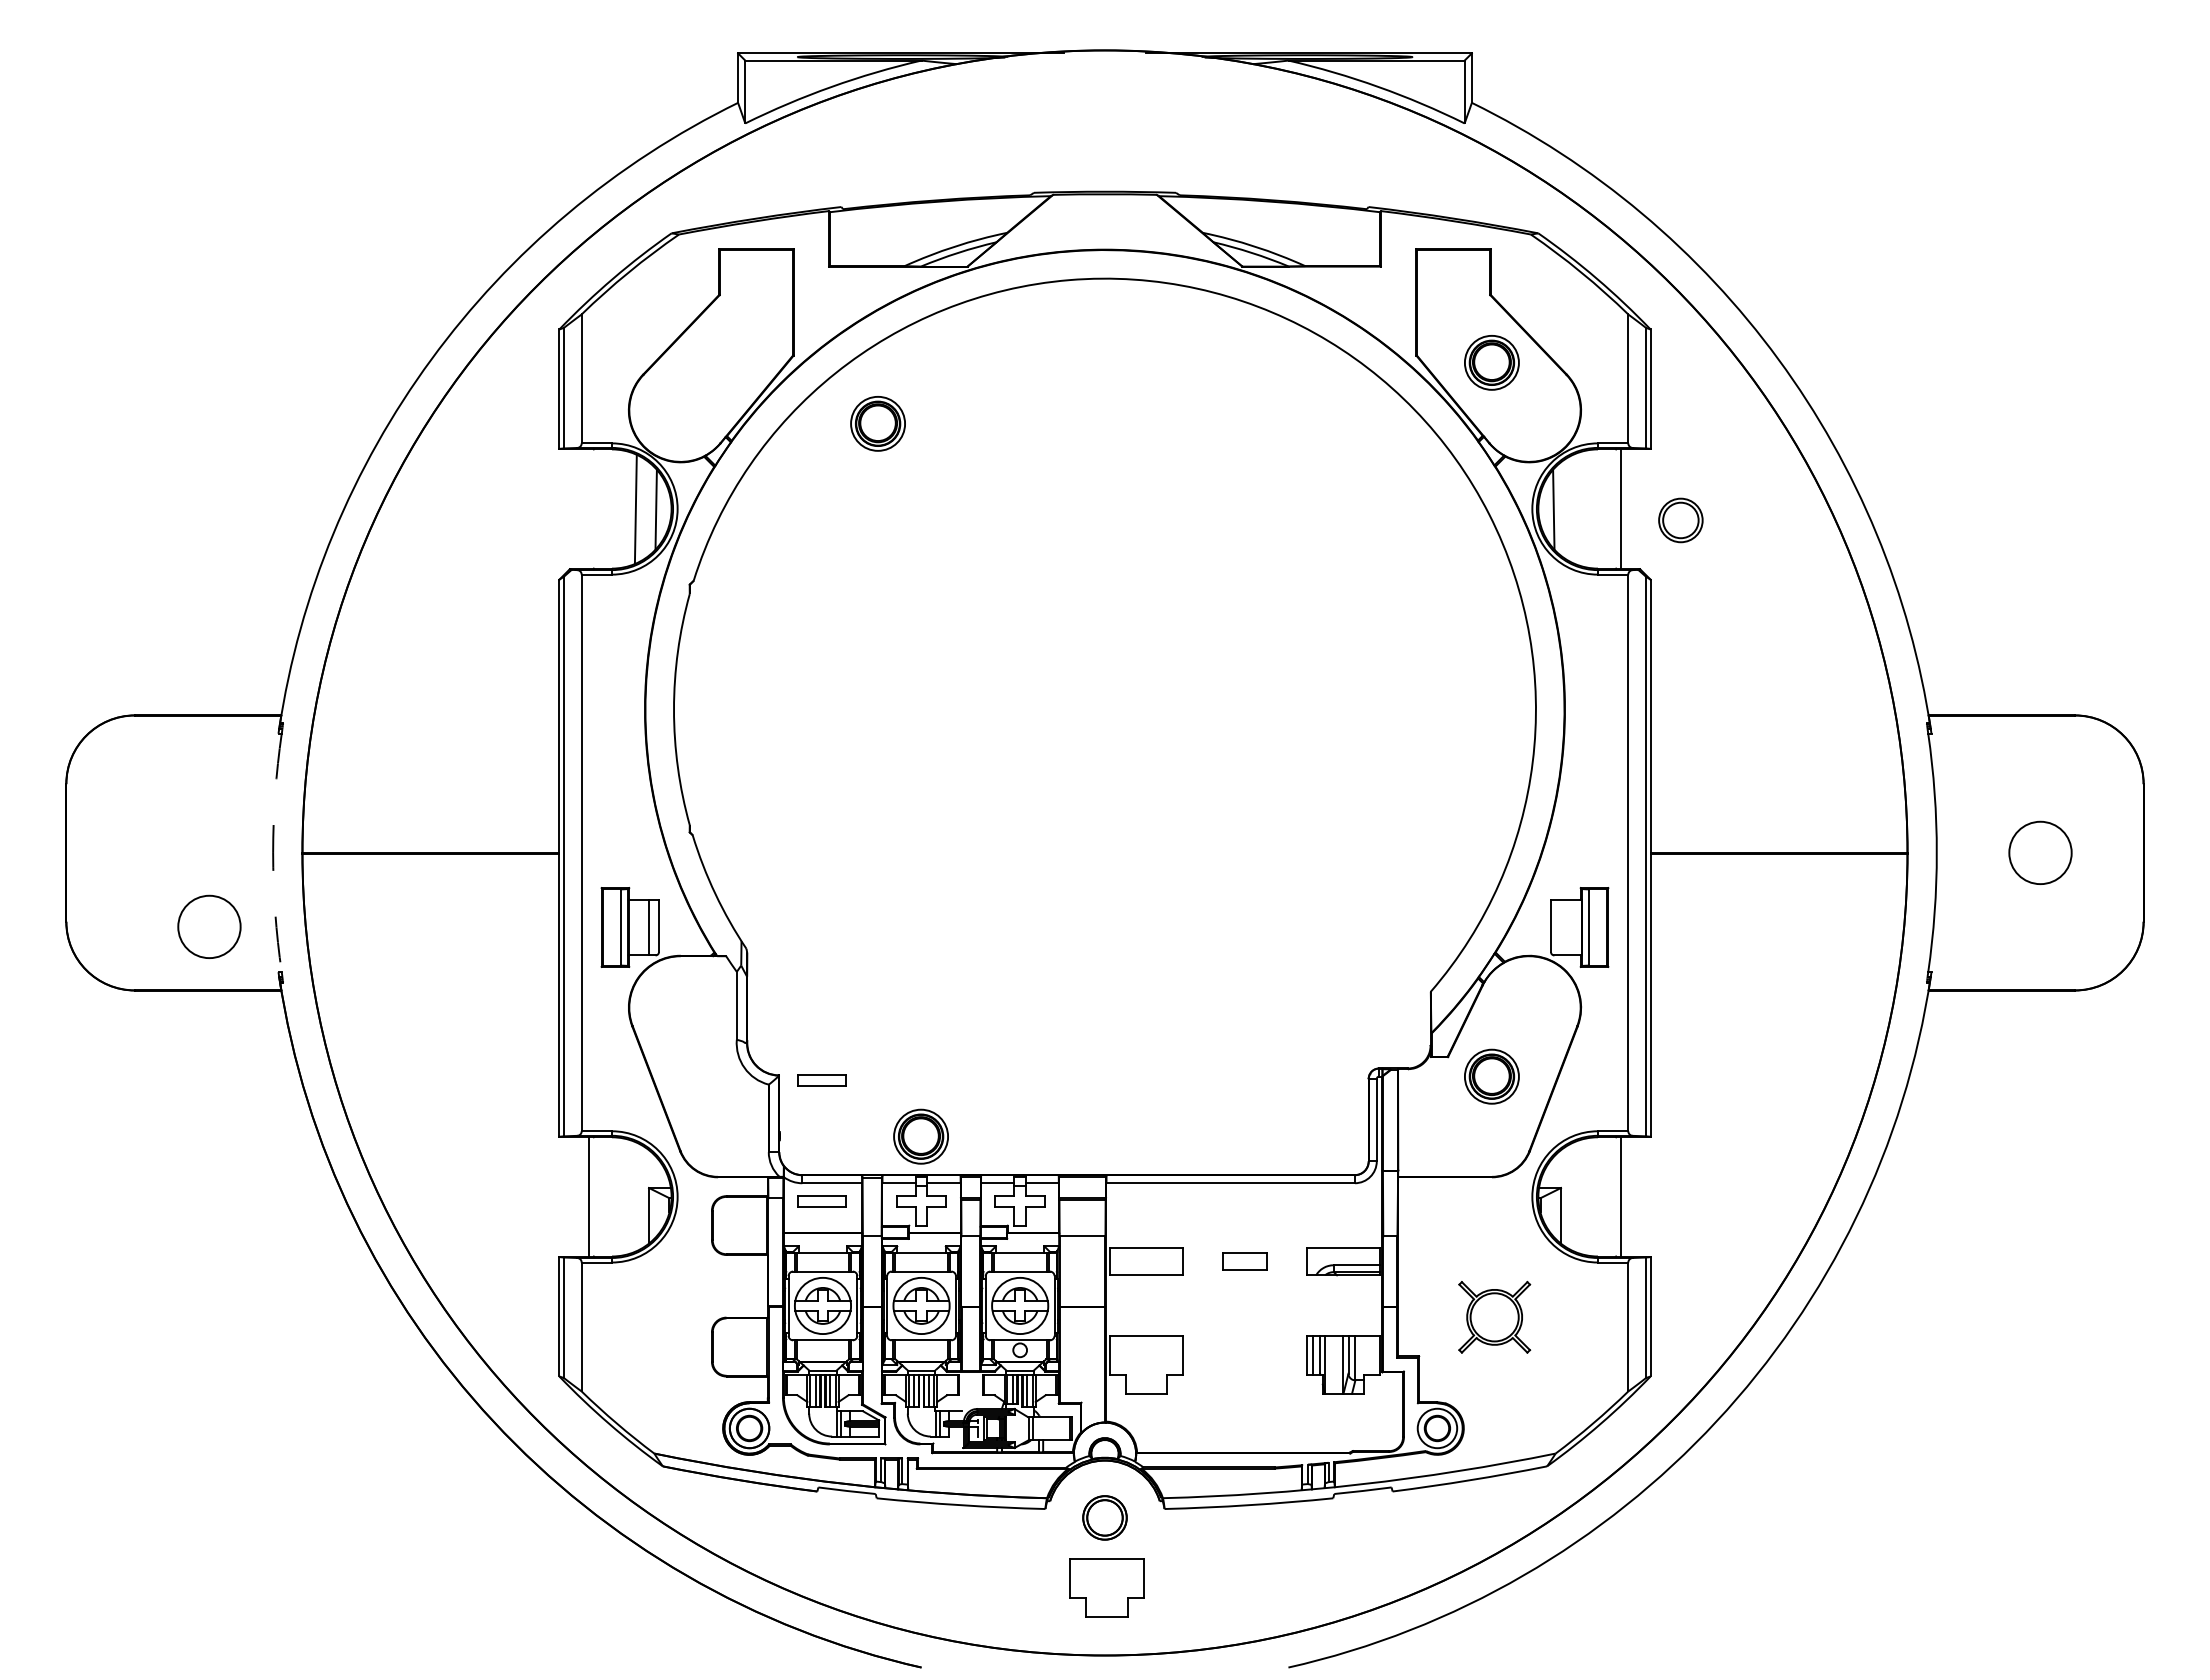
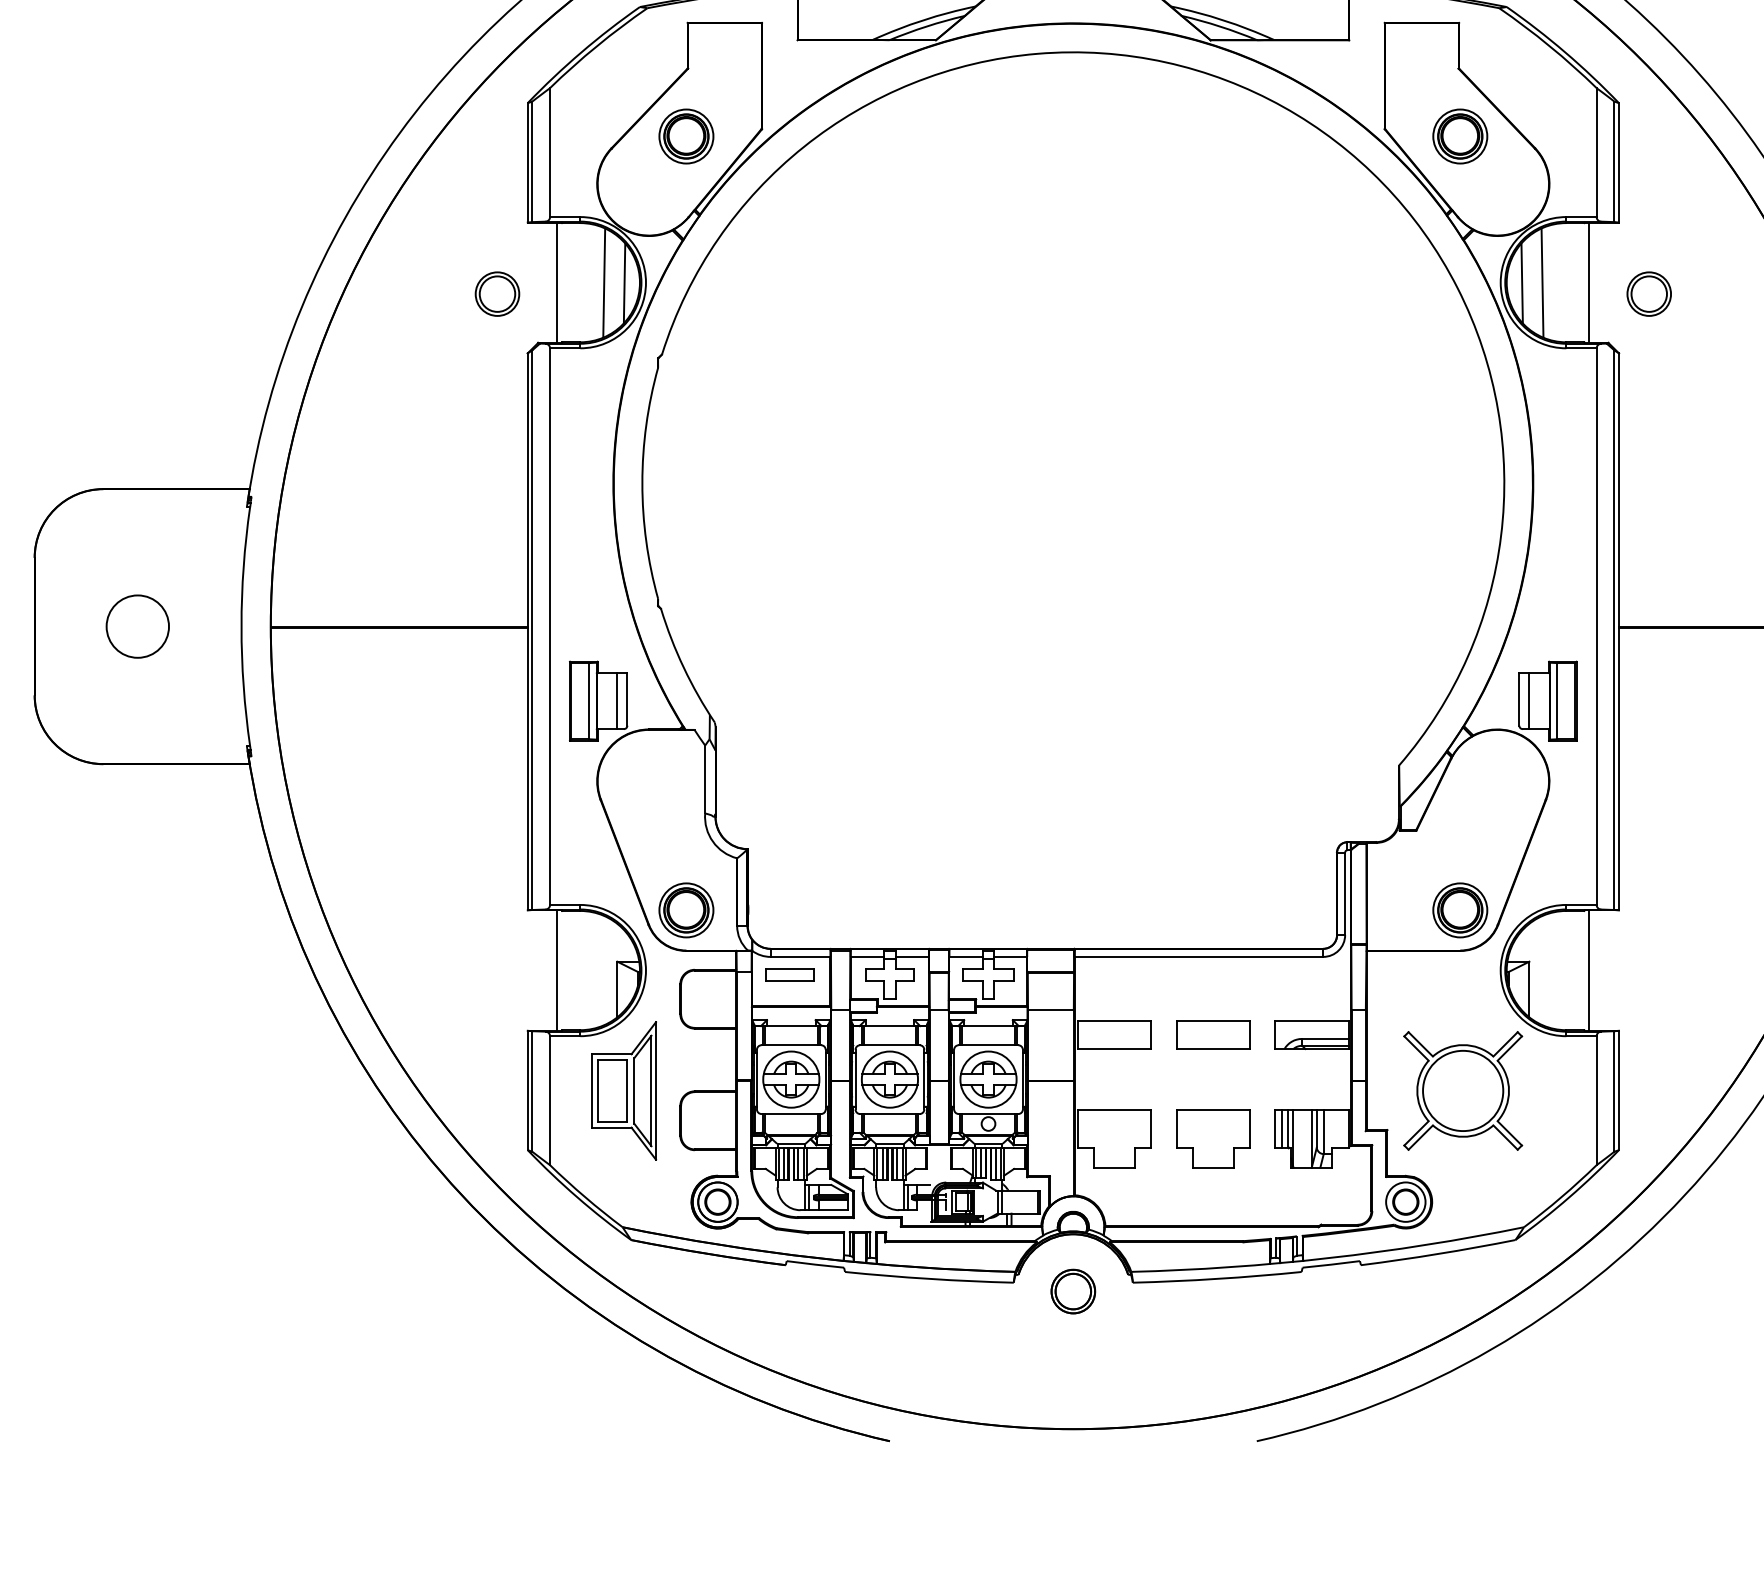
part: (877, 423) -> (685, 136), moved
line: (589, 508) -> (557, 282), added
line: (1574, 509) -> (1542, 283), added
part: (528, 520) -> (496, 294), added
arc: (273, 852) -> (241, 626), dashed -> solid
circle: (209, 926) -> (137, 626), moved
line: (1561, 927) -> (1529, 701), added
part: (1491, 1076) -> (1459, 910), moved
part: (821, 1080) -> (789, 854), removed
part: (920, 1136) -> (685, 910), moved
part: (1244, 1261) -> (1212, 1035), size x1.67
part: (655, 1317) -> (623, 1091), added
part: (1494, 1317) -> (1462, 1091), size x1.67
part: (1106, 1587) -> (1212, 1138), moved

